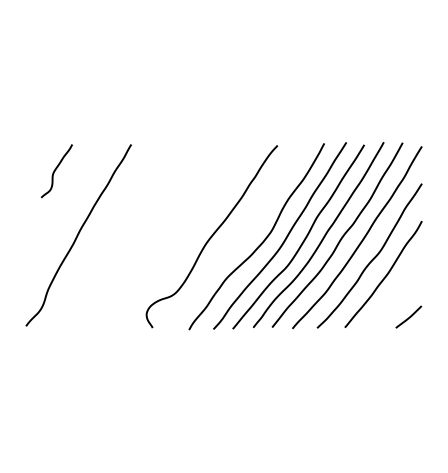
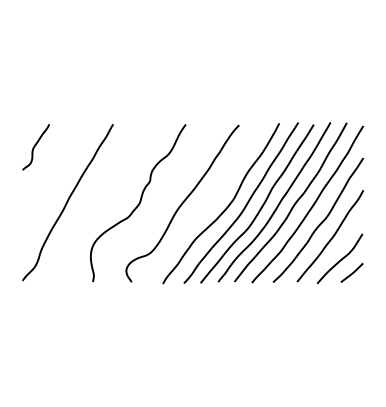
curve: (56, 171) -> (35, 147), moved
curve: (160, 236) -> (138, 203), added
curve: (395, 301) -> (340, 259), added

